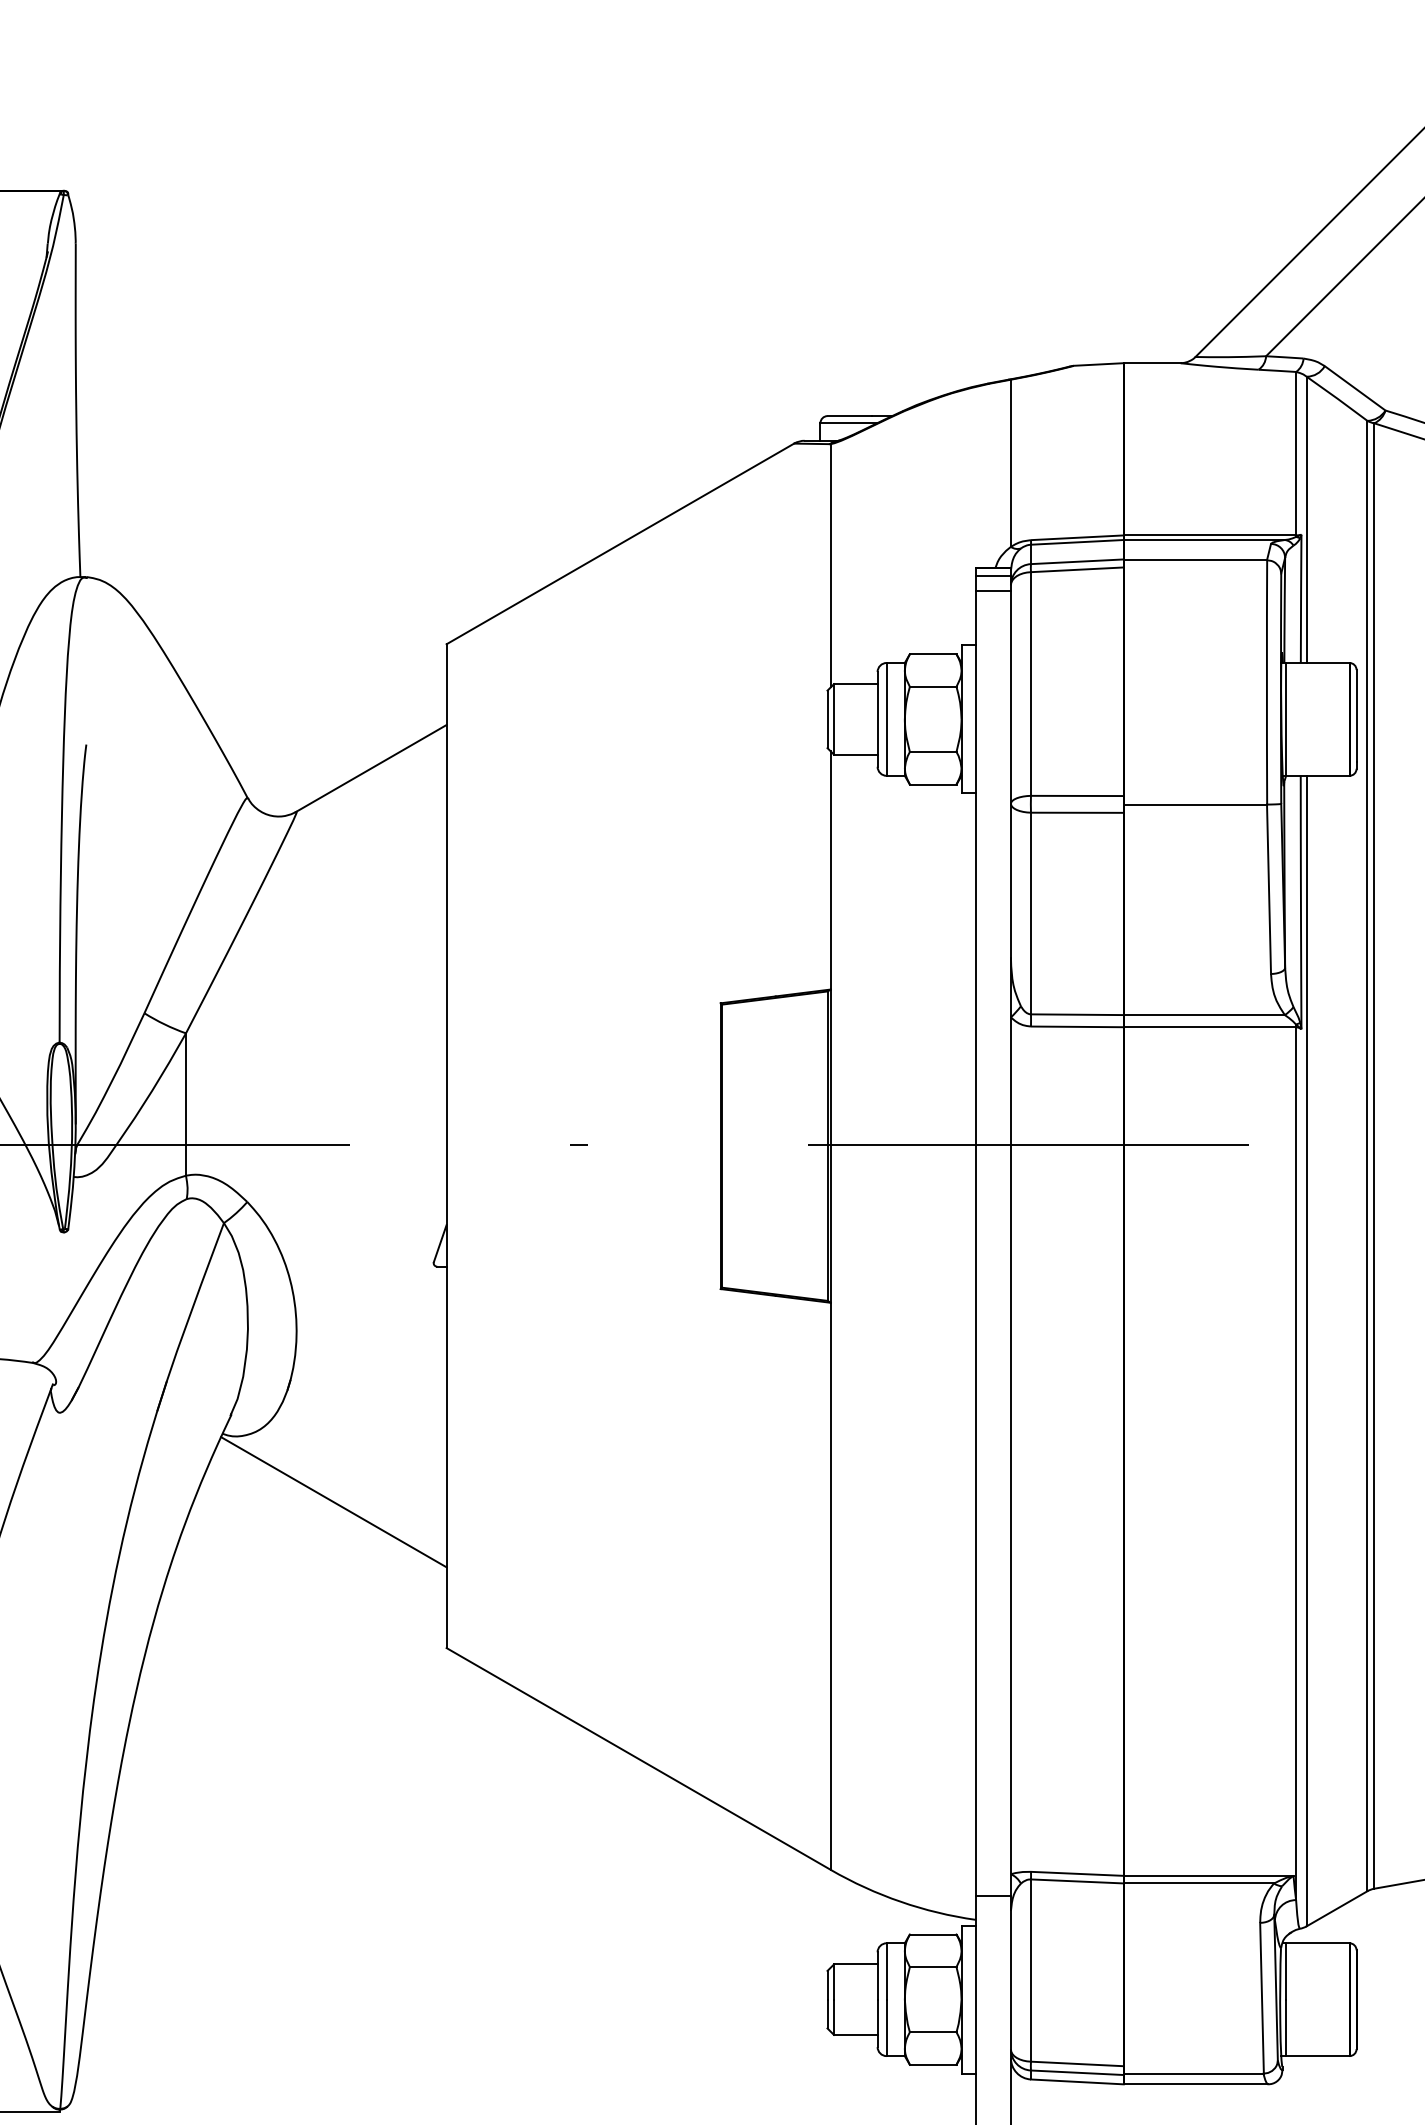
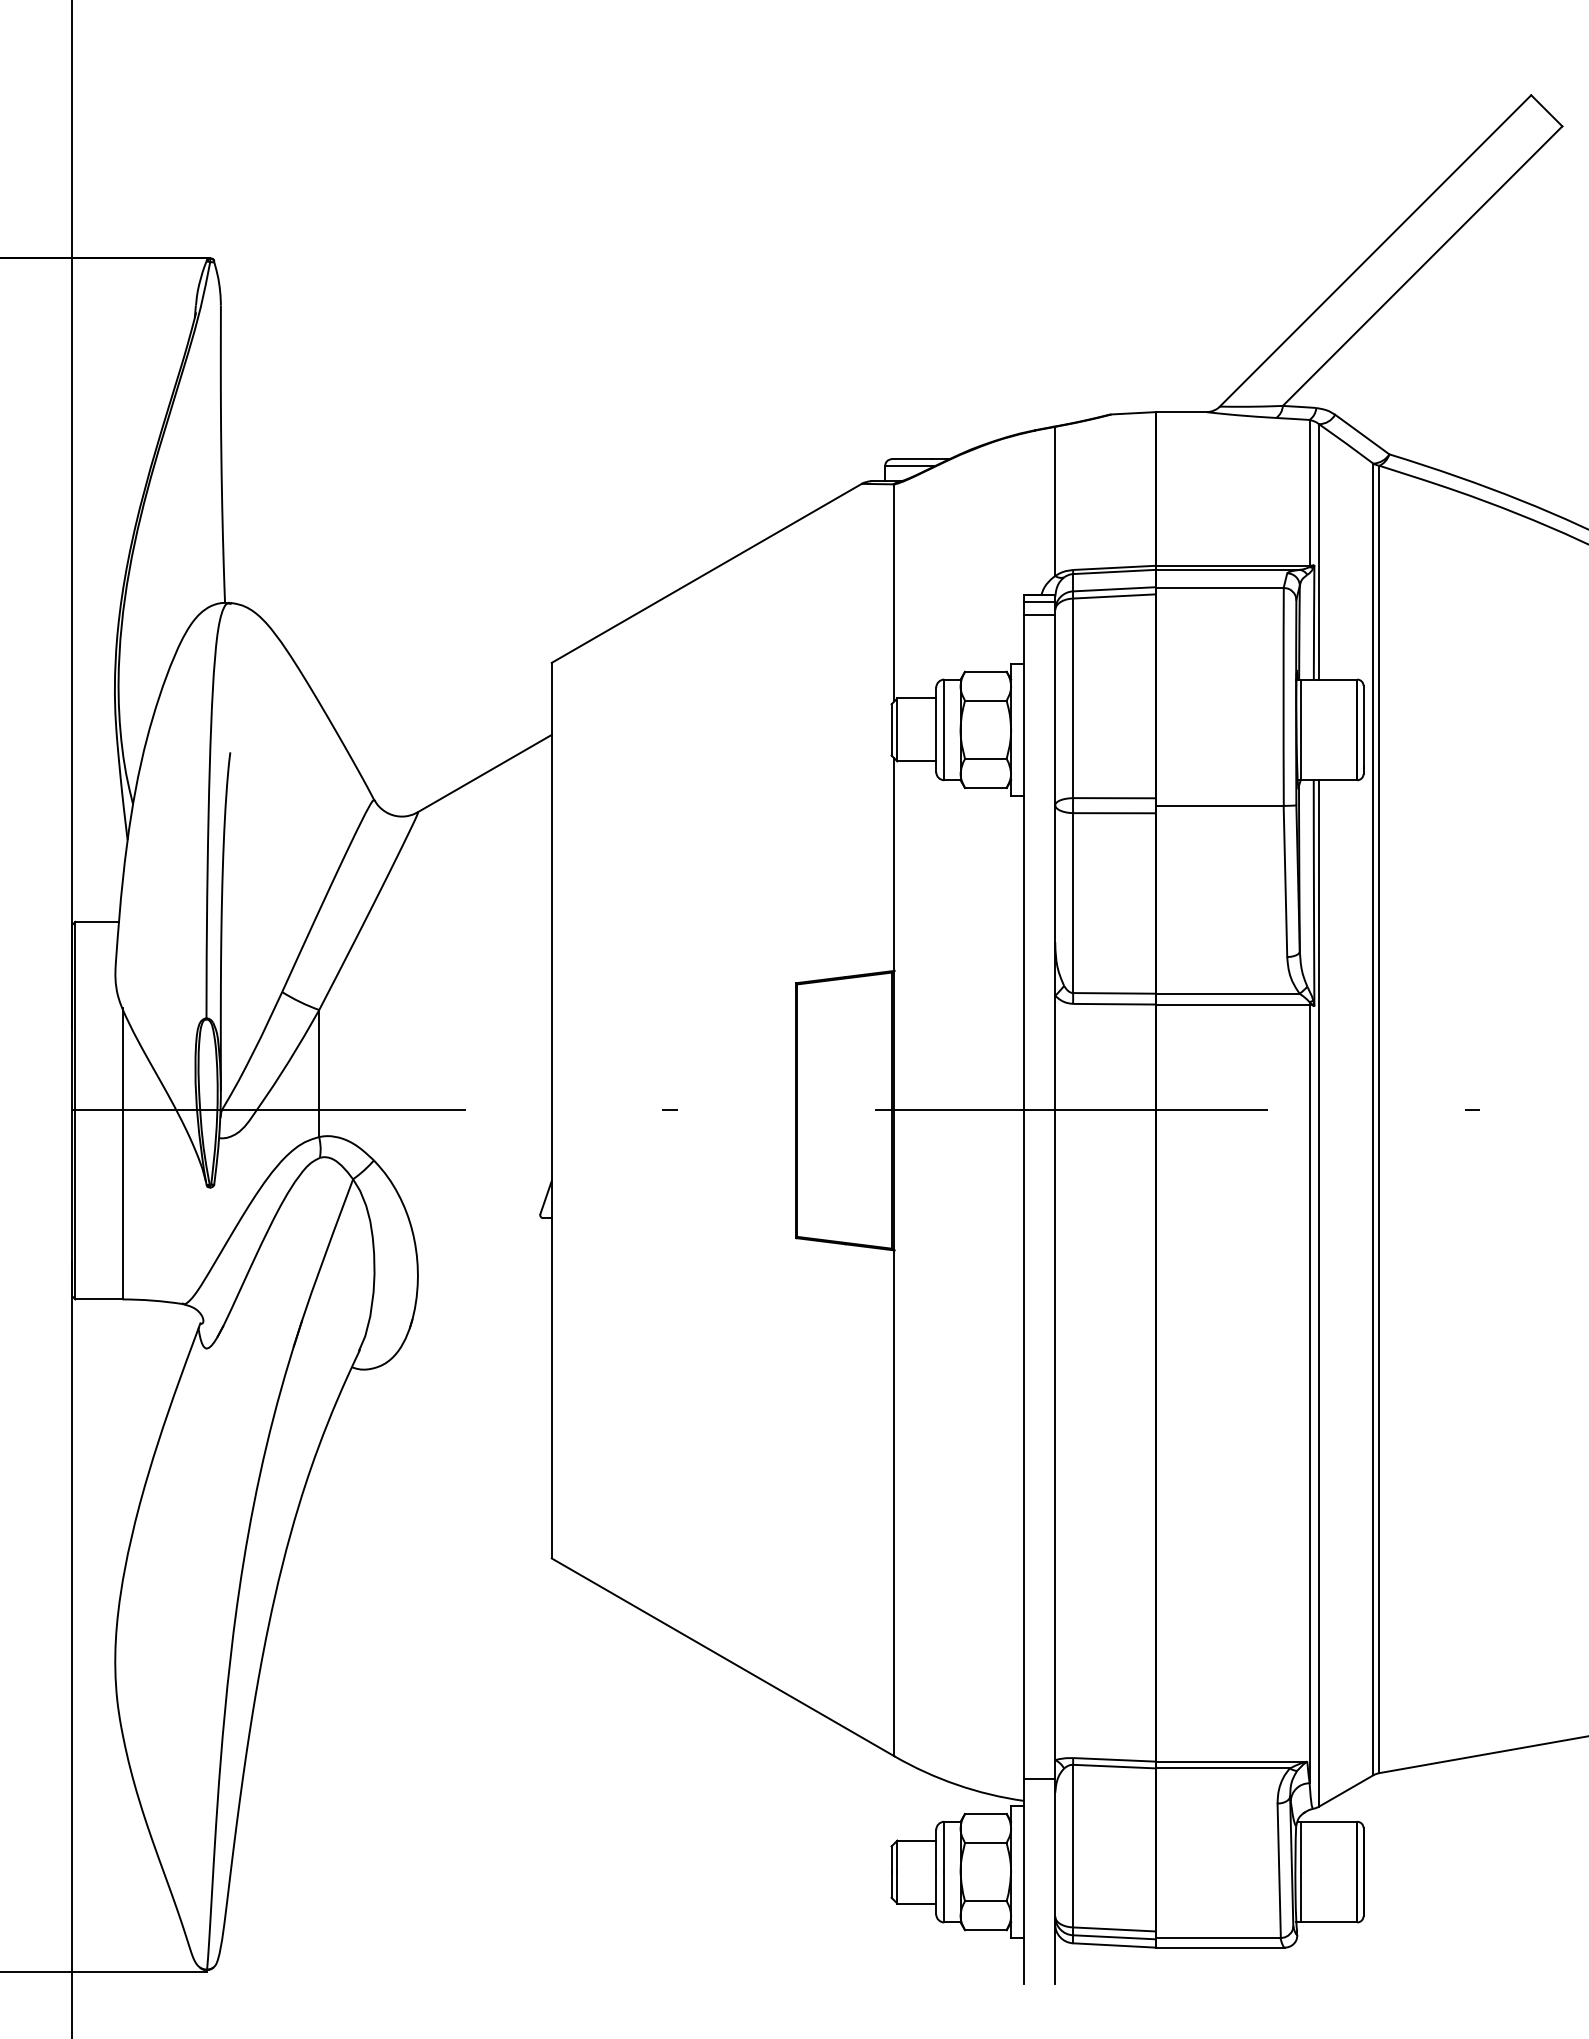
line: (333, 1502) -> (450, 1428), removed

